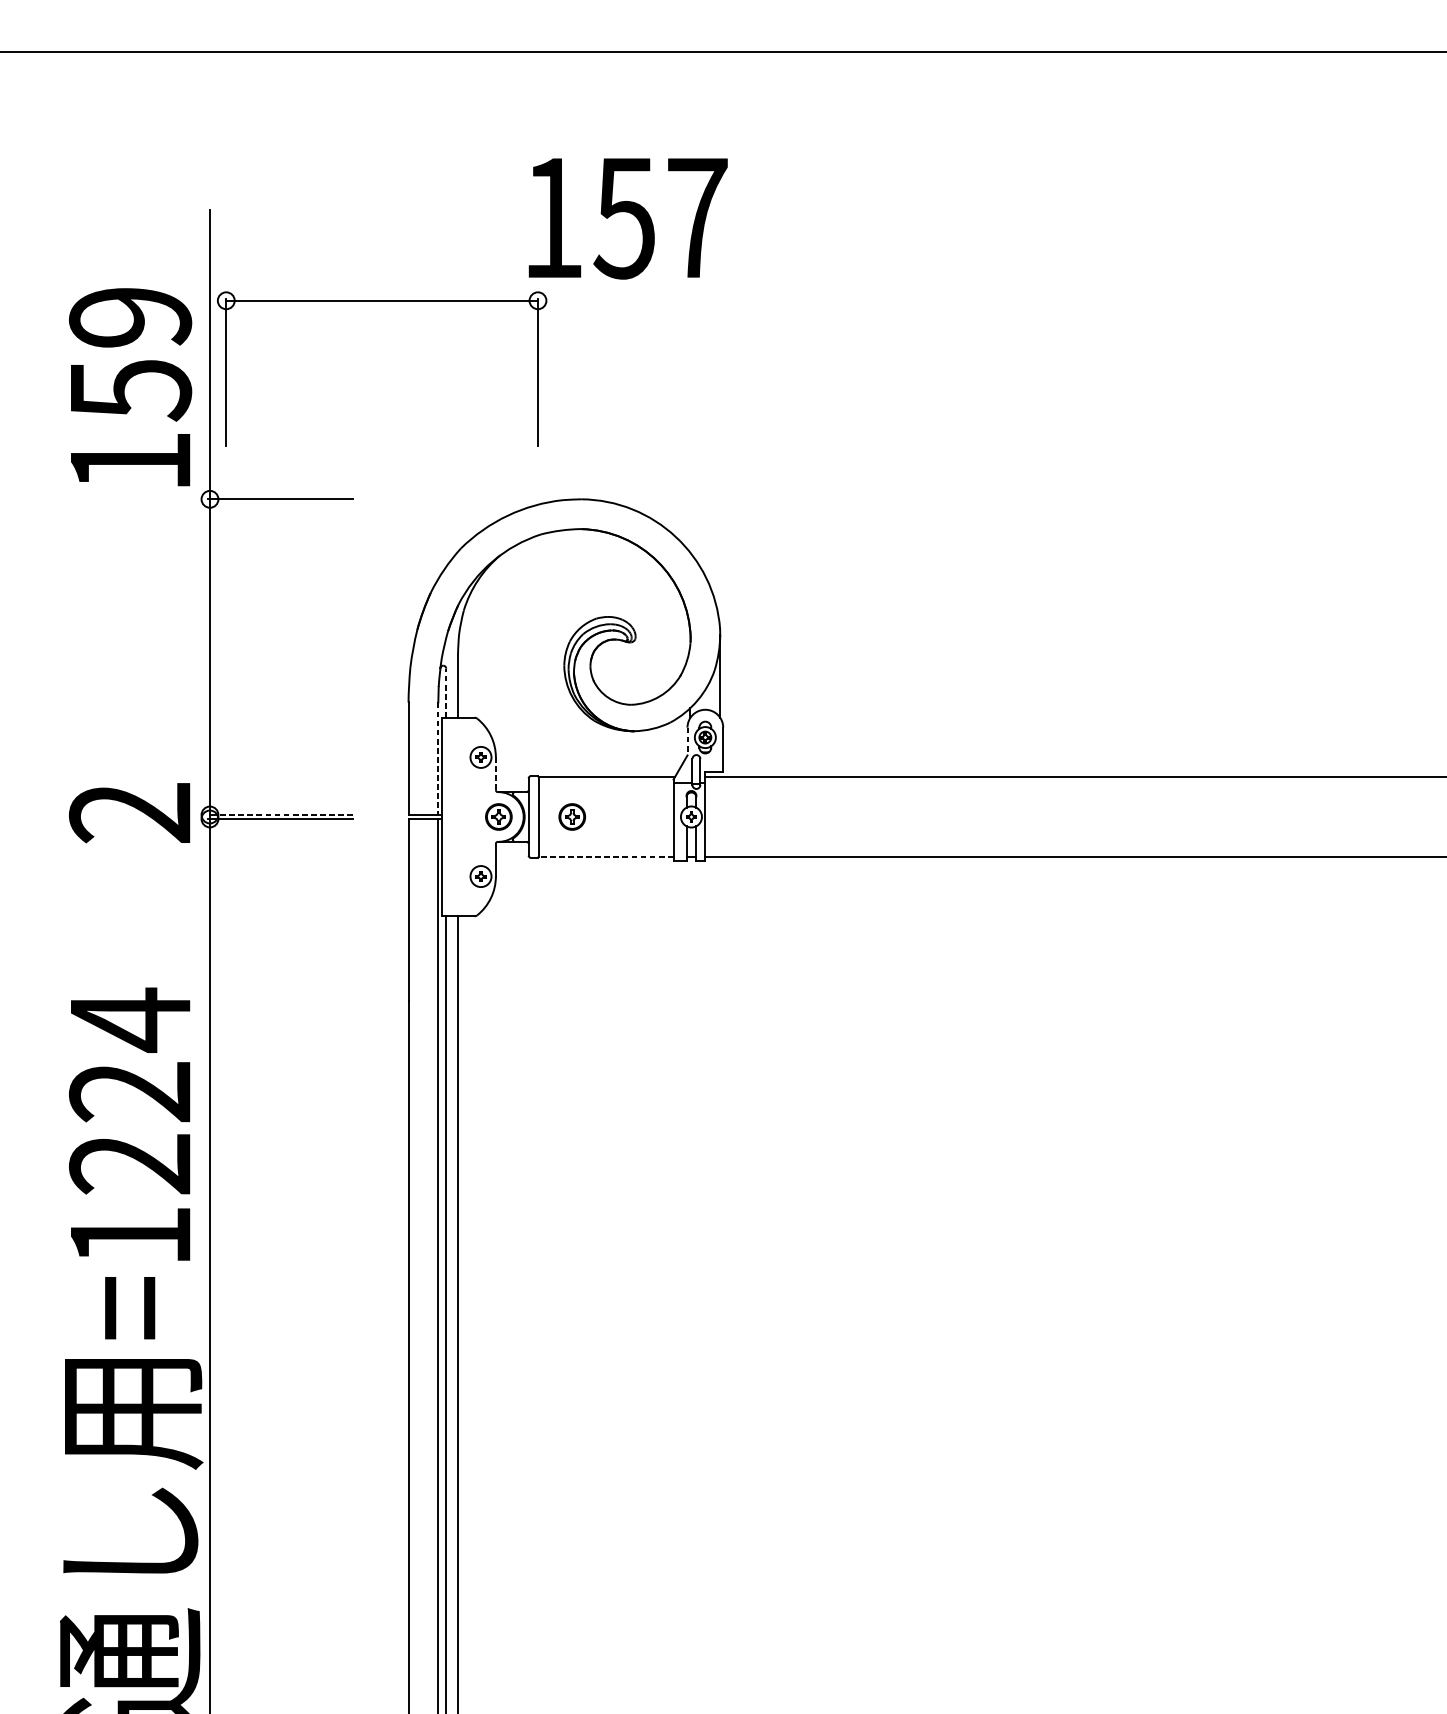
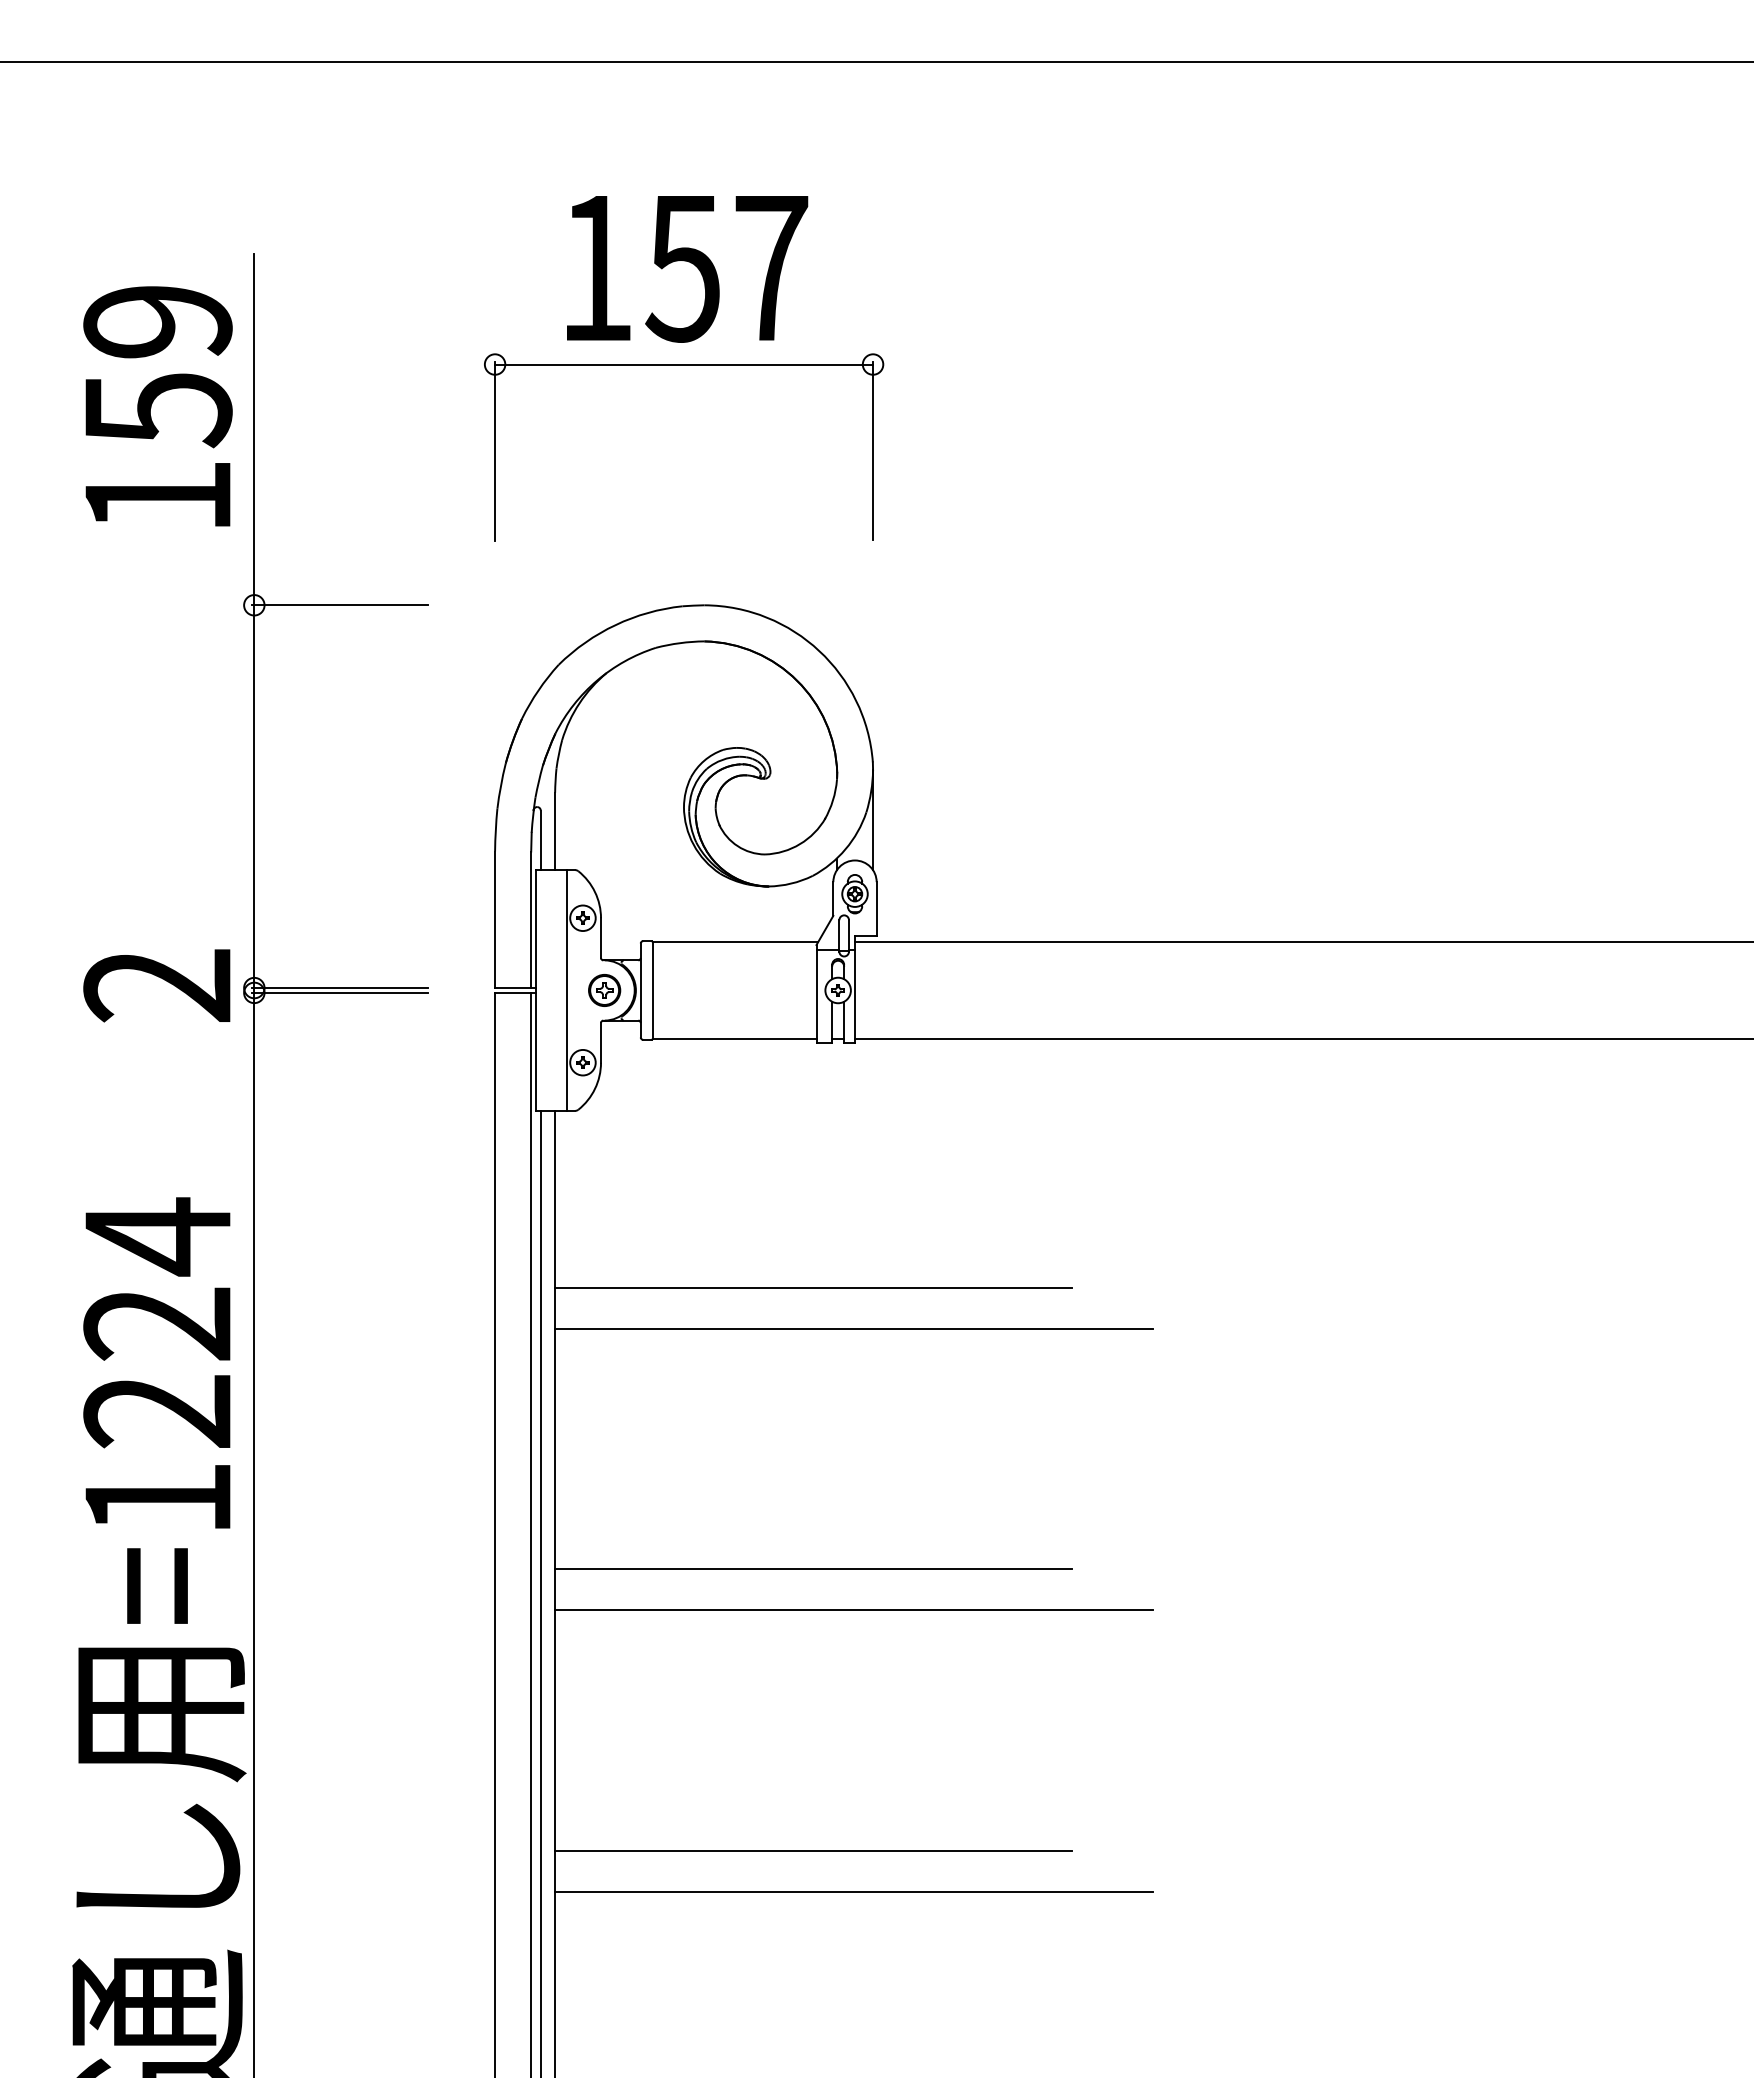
text: (628, 219) -> (687, 269), moved
part: (382, 301) -> (684, 365), moved
text: (130, 387) -> (157, 406), moved
line: (445, 693) -> (540, 840), dashed -> solid
line: (687, 741) -> (833, 899), dashed -> solid
line: (438, 759) -> (531, 920), dashed -> solid
line: (496, 774) -> (601, 938), dashed -> solid
line: (280, 815) -> (339, 988), dashed -> solid
line: (468, 817) -> (567, 990), added
part: (572, 817) -> (693, 990), removed
line: (605, 857) -> (734, 1039), dashed -> solid
line: (671, 1061) -> (813, 1287), added
line: (704, 1095) -> (853, 1328), added
line: (671, 1294) -> (813, 1569), added
line: (704, 1328) -> (853, 1610), added
line: (671, 1527) -> (813, 1851), added
line: (704, 1560) -> (853, 1892), added

